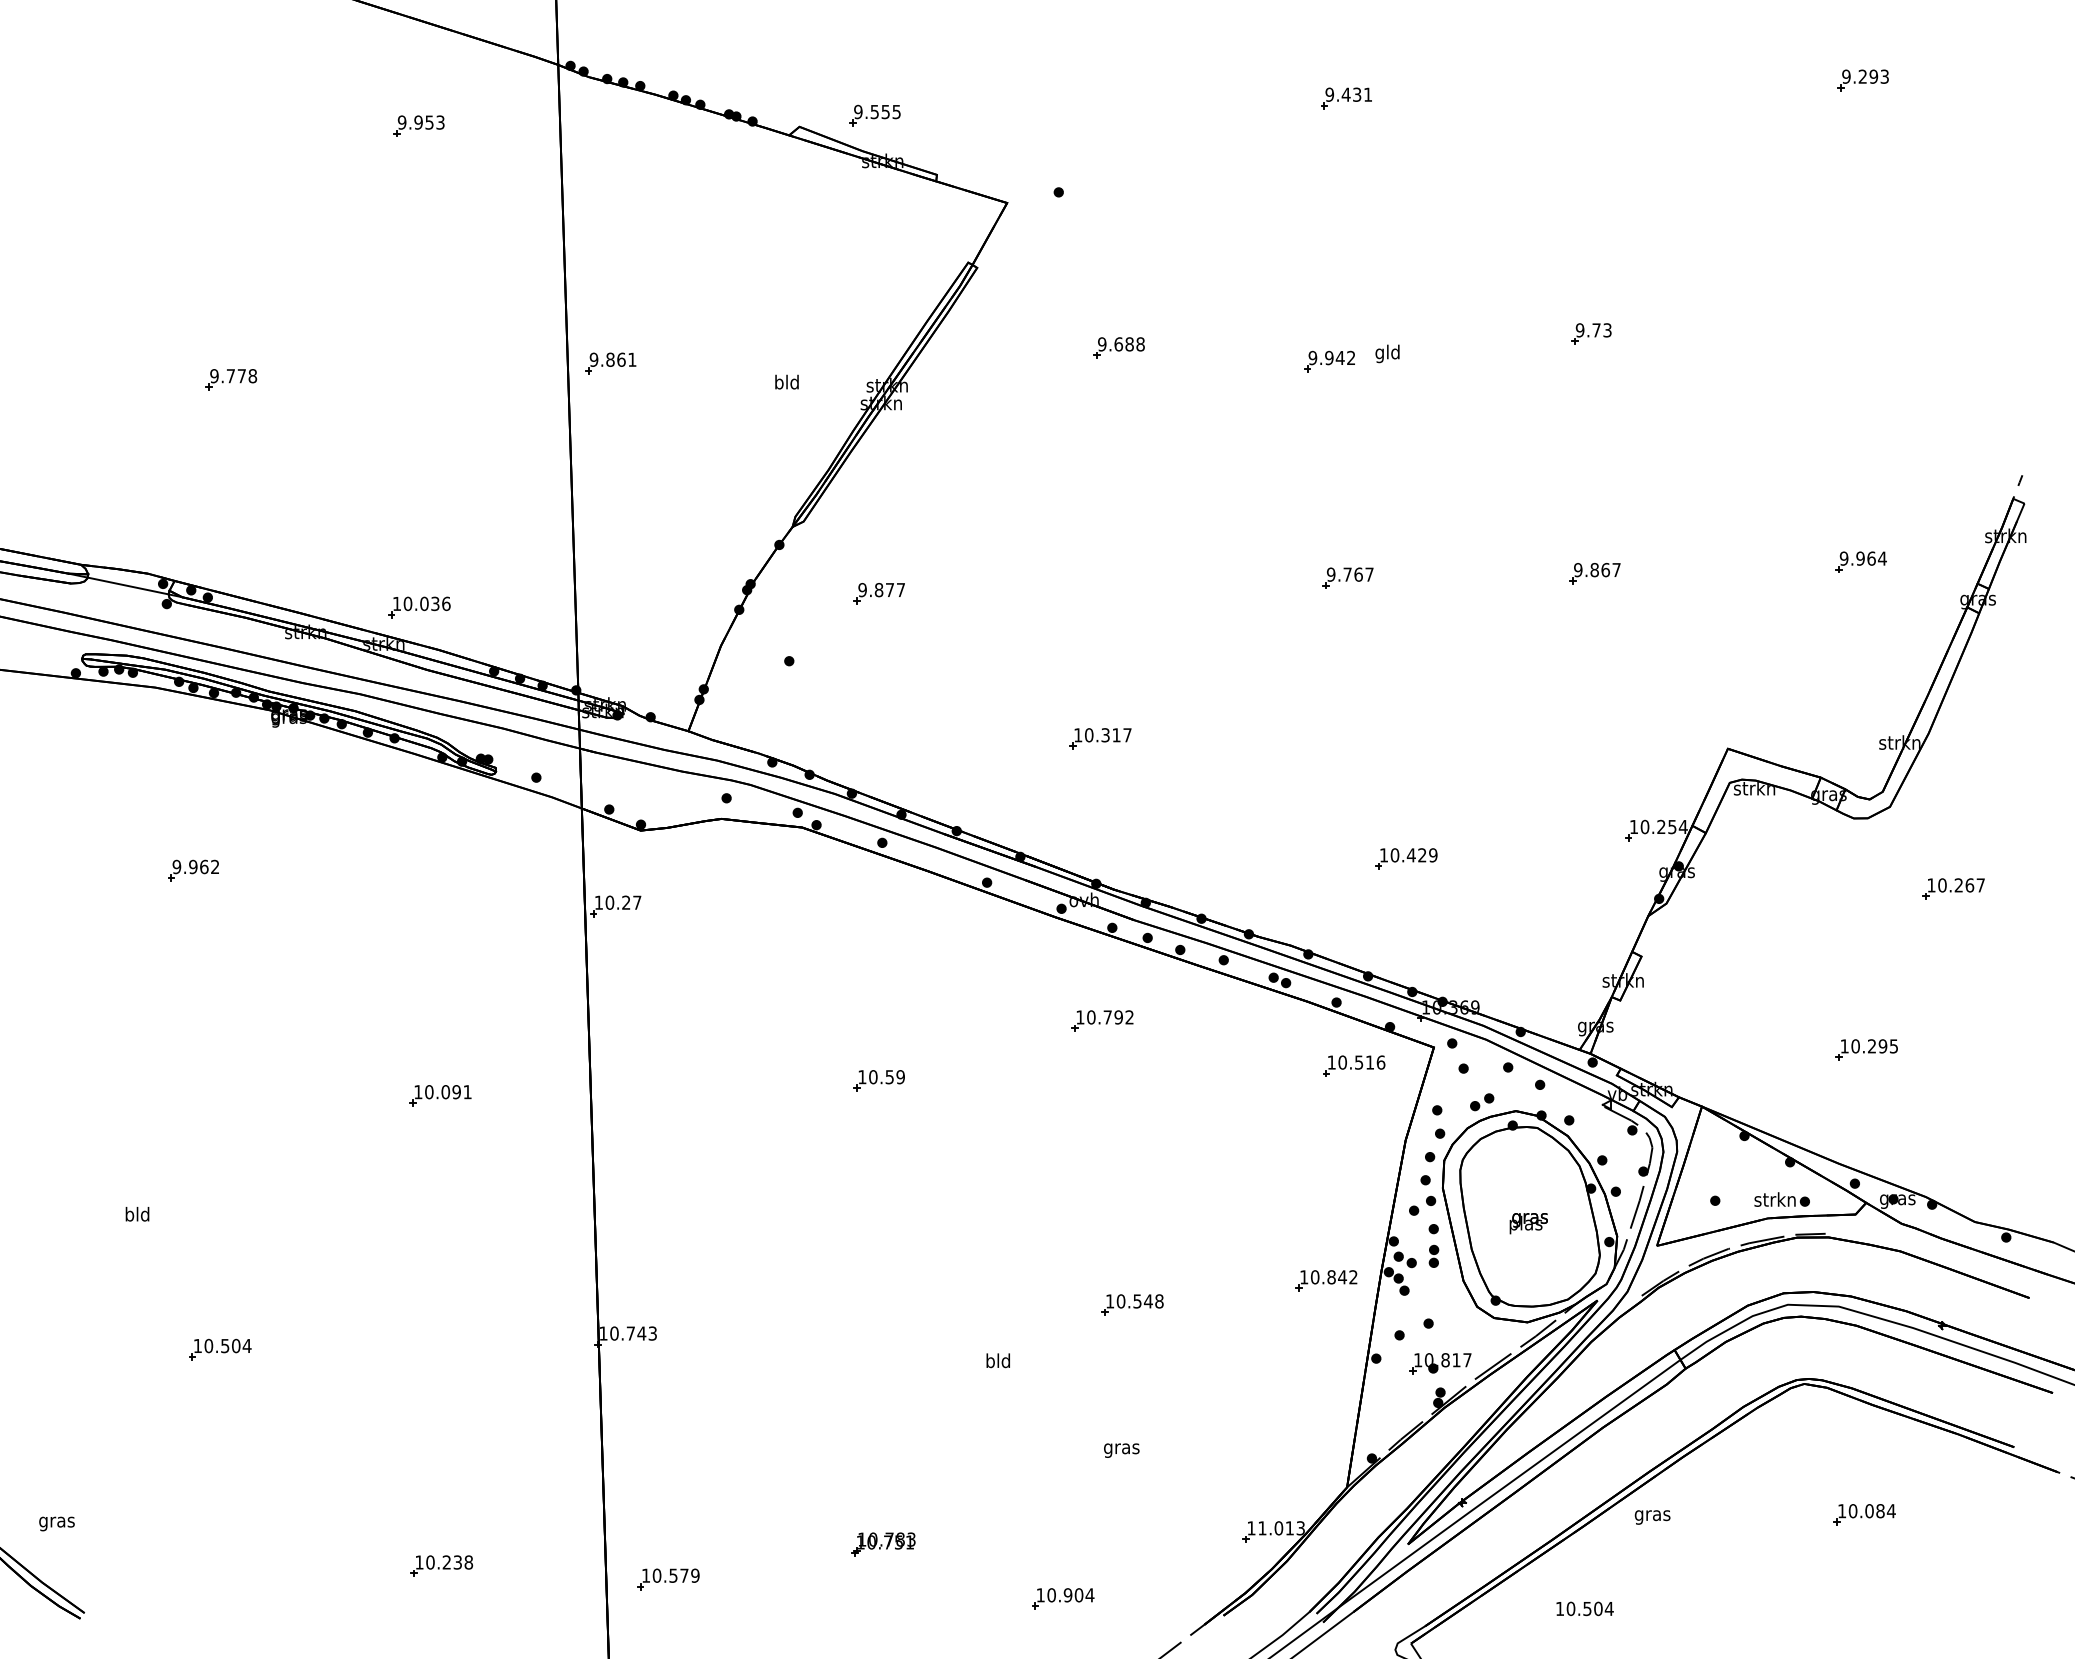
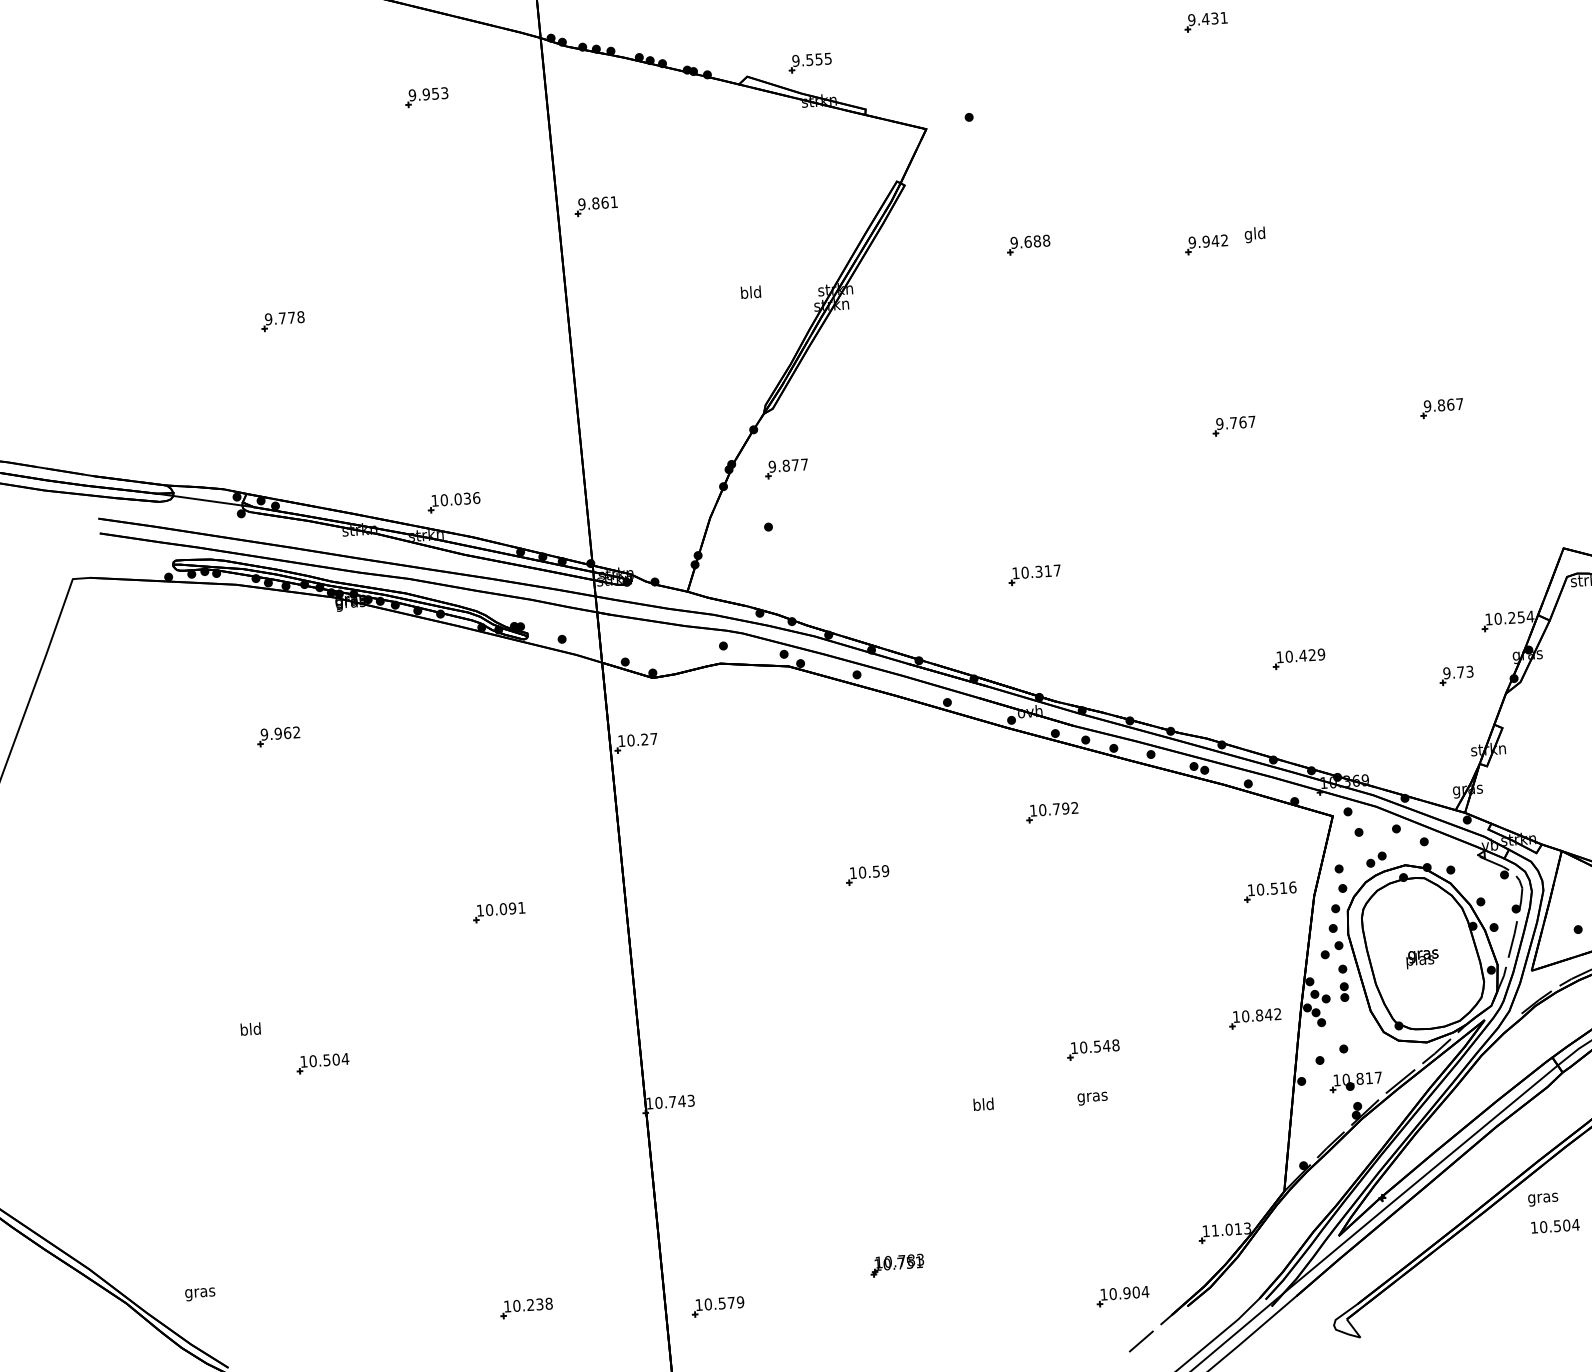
part: (1591, 333) -> (1456, 675), moved
part: (610, 363) -> (596, 206), moved
part: (878, 593) -> (785, 468), moved
part: (1354, 1065) -> (1270, 891), moved
part: (220, 1349) -> (323, 1063), moved
text: (1121, 1450) -> (1092, 1098), moved
part: (1063, 1598) -> (1123, 1296), moved
text: (1584, 1608) -> (1554, 1225), moved

